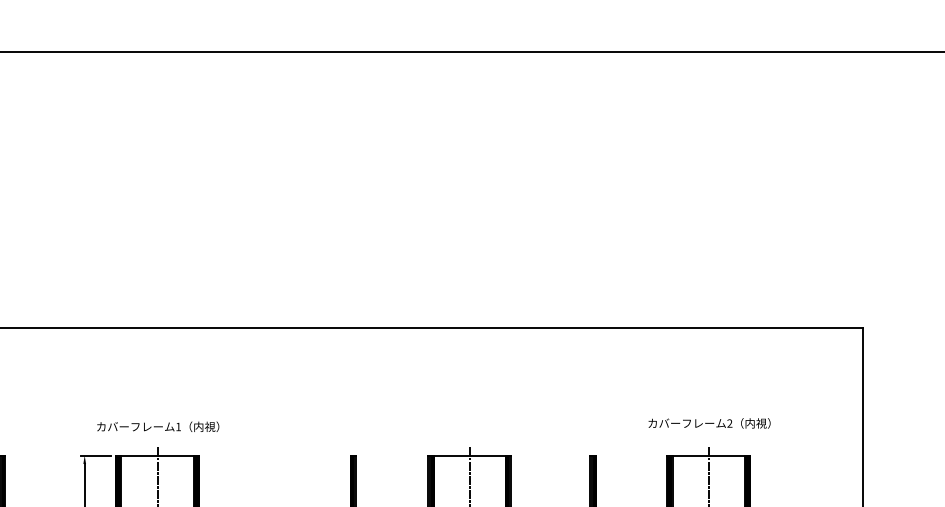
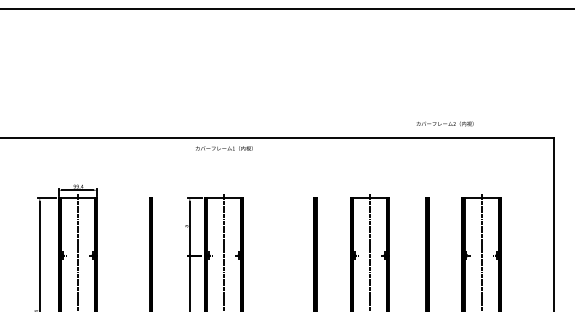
text: (708, 422) -> (444, 123), moved
text: (158, 426) -> (224, 148), moved

